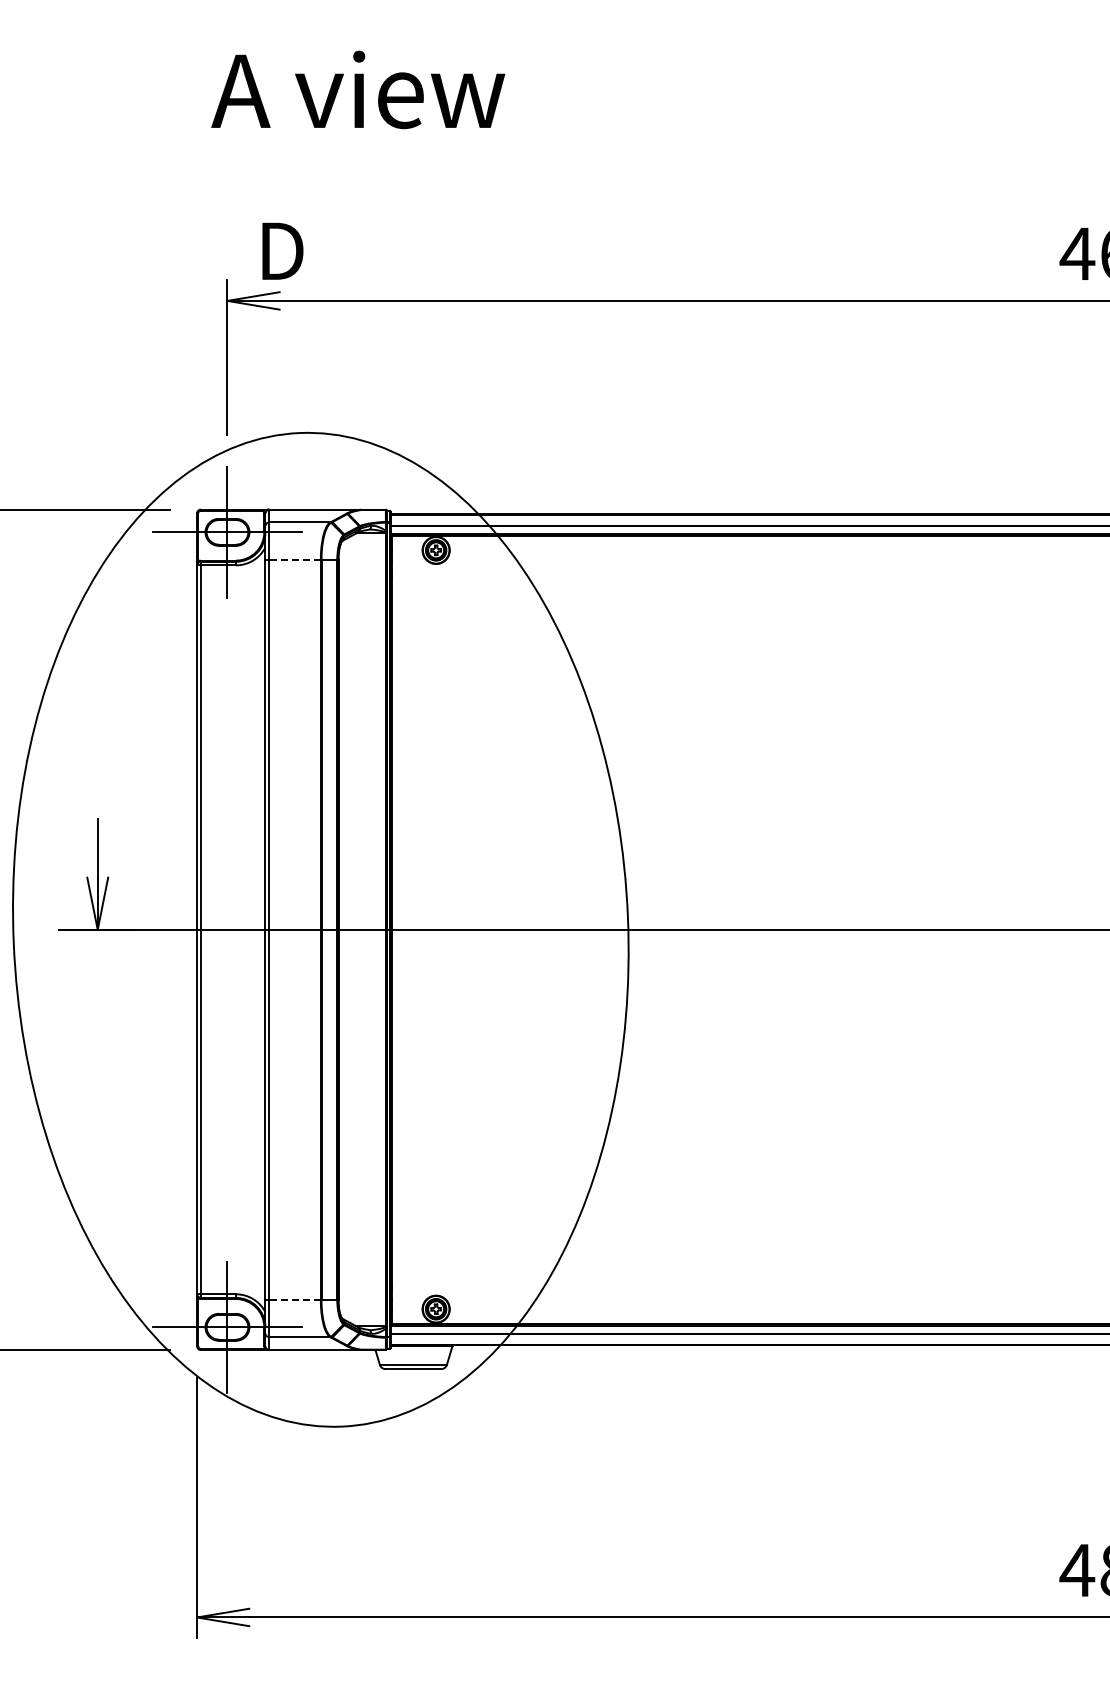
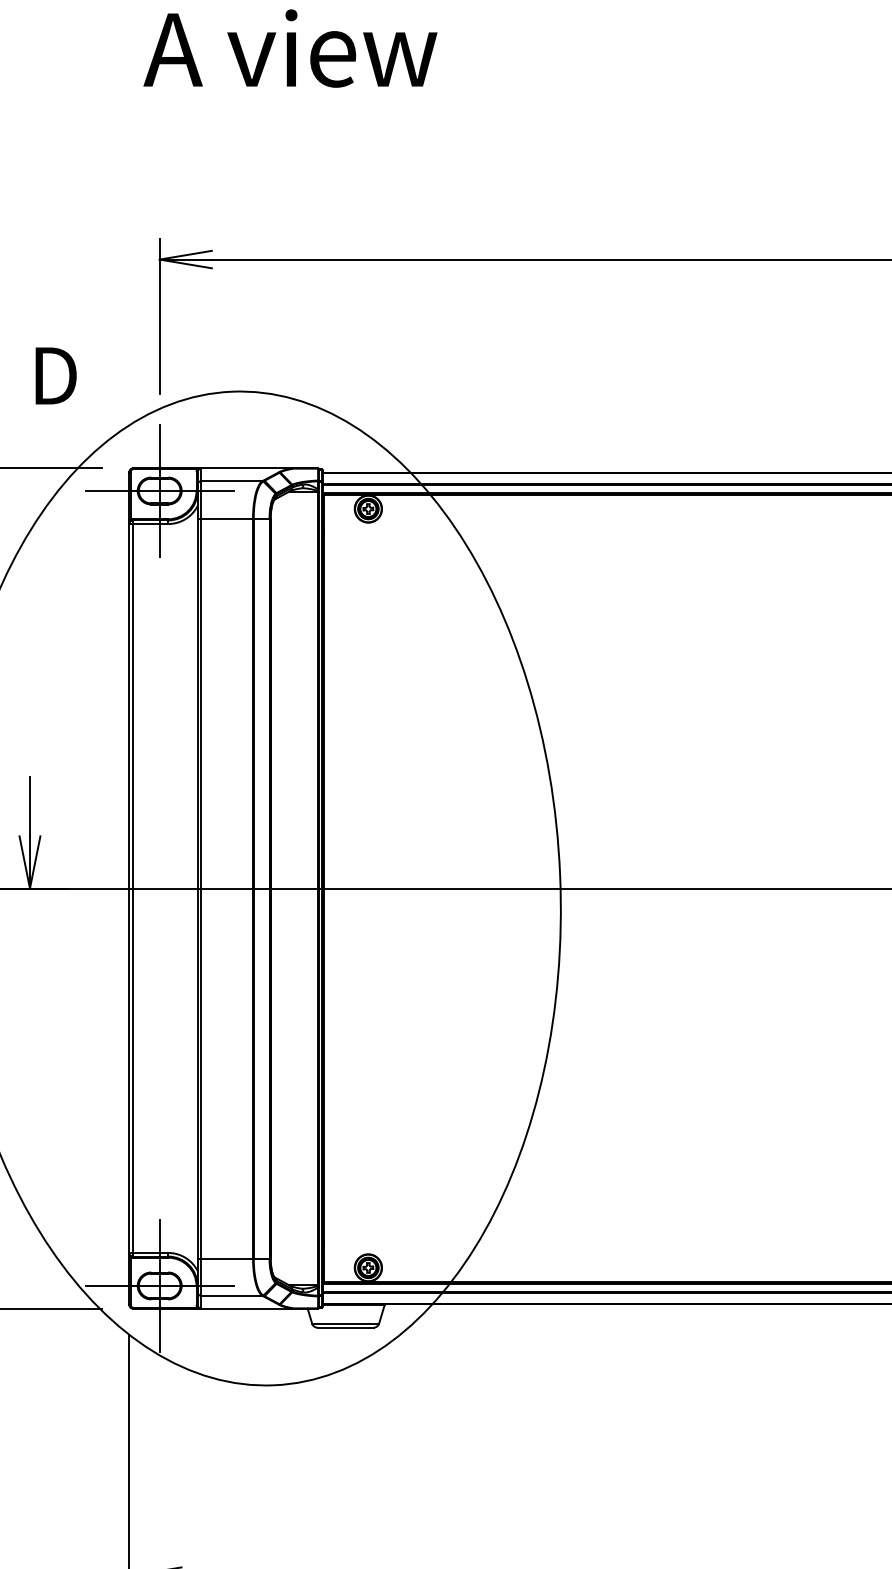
text: (282, 250) -> (55, 375), moved
line: (295, 559) -> (227, 518), dashed -> solid
line: (295, 1299) -> (227, 1258), dashed -> solid

